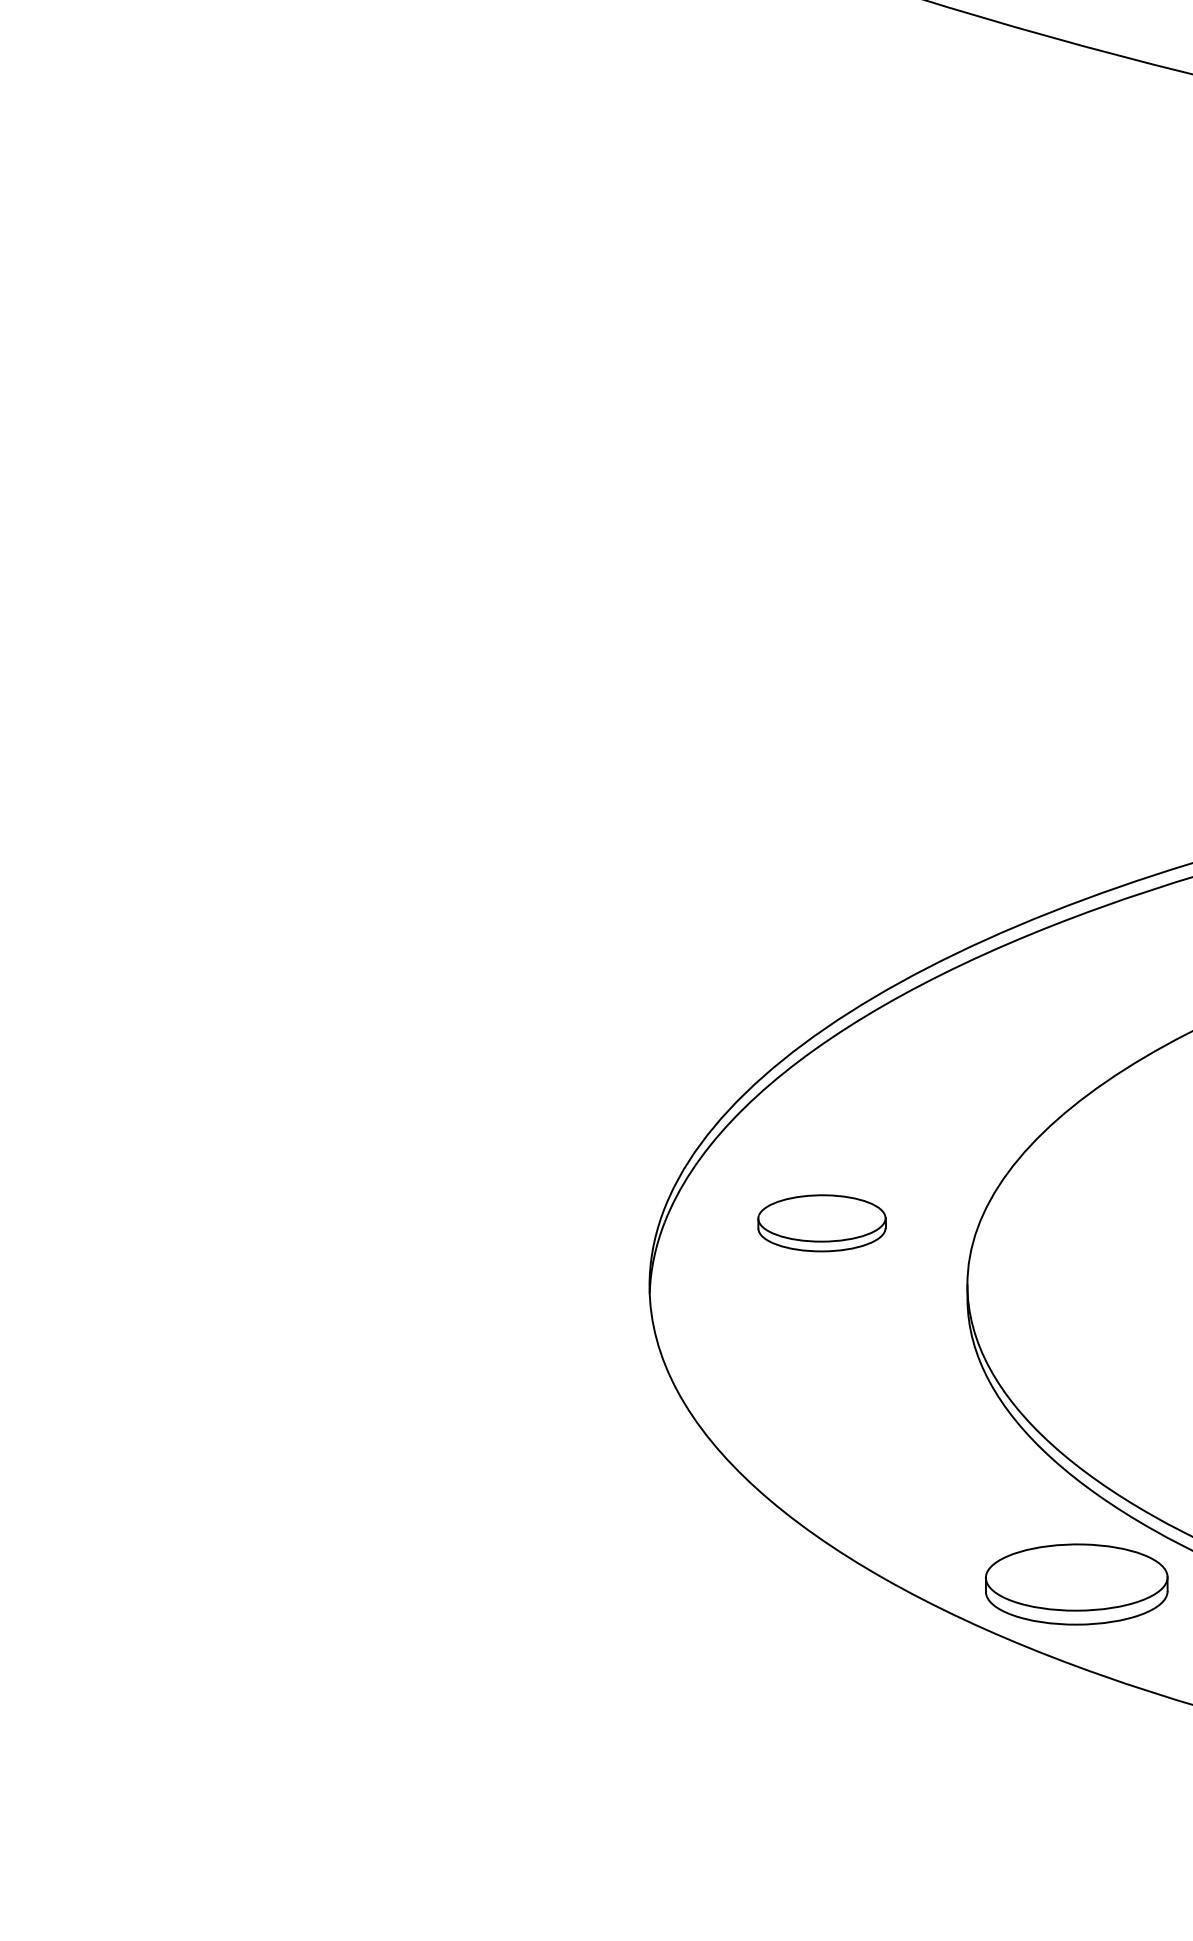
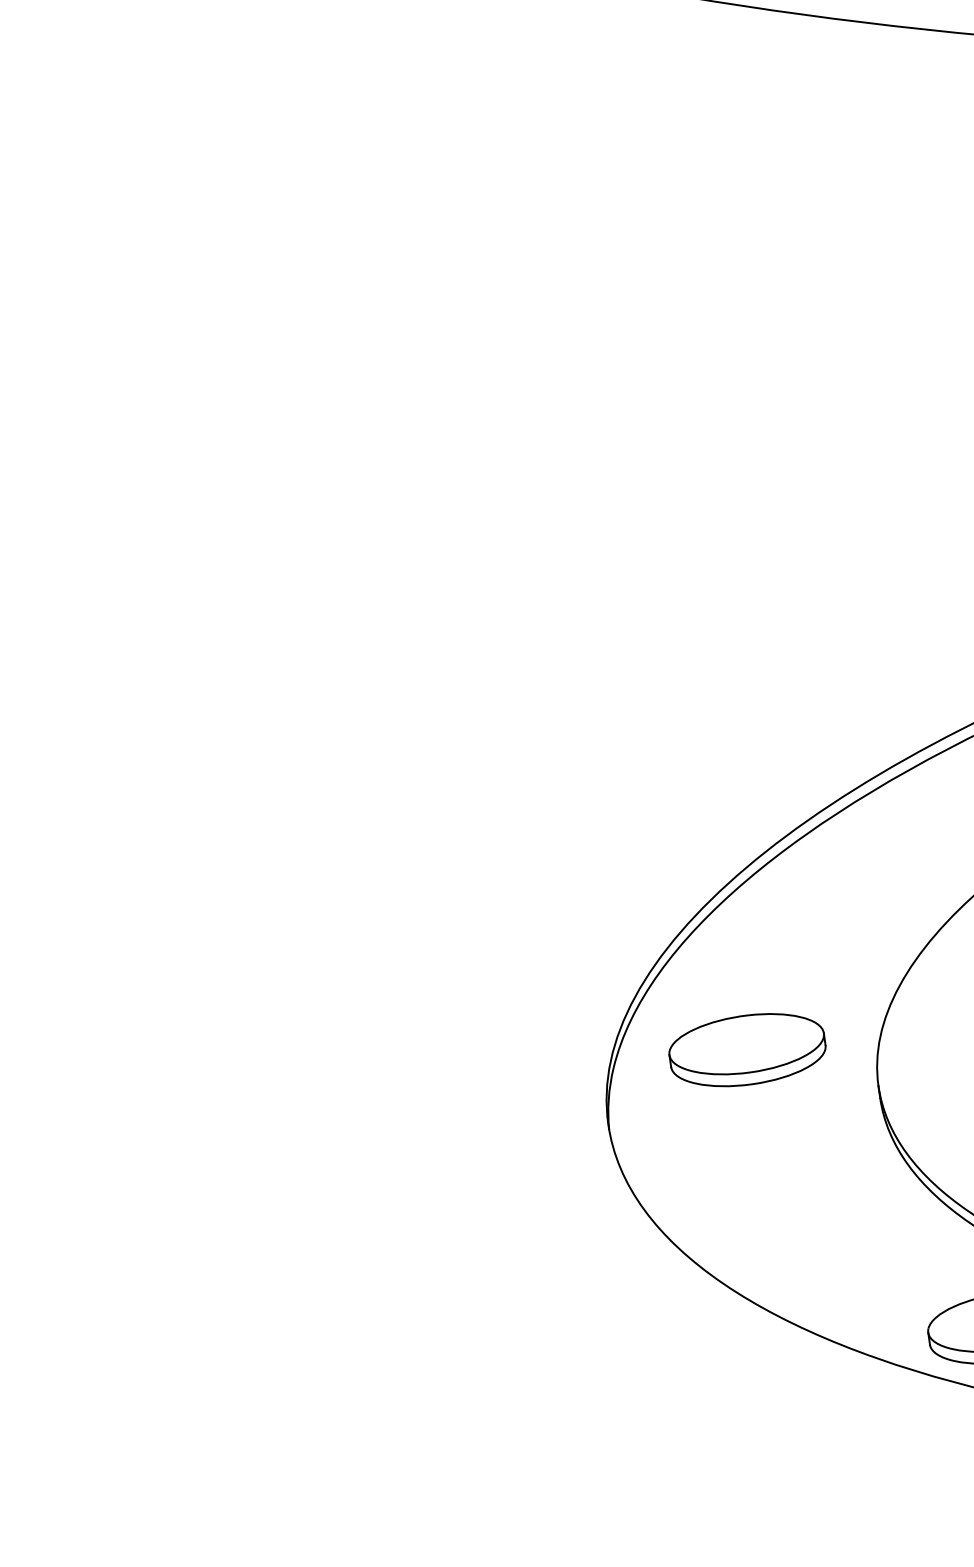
part: (821, 1223) -> (747, 1050), size x1.43

